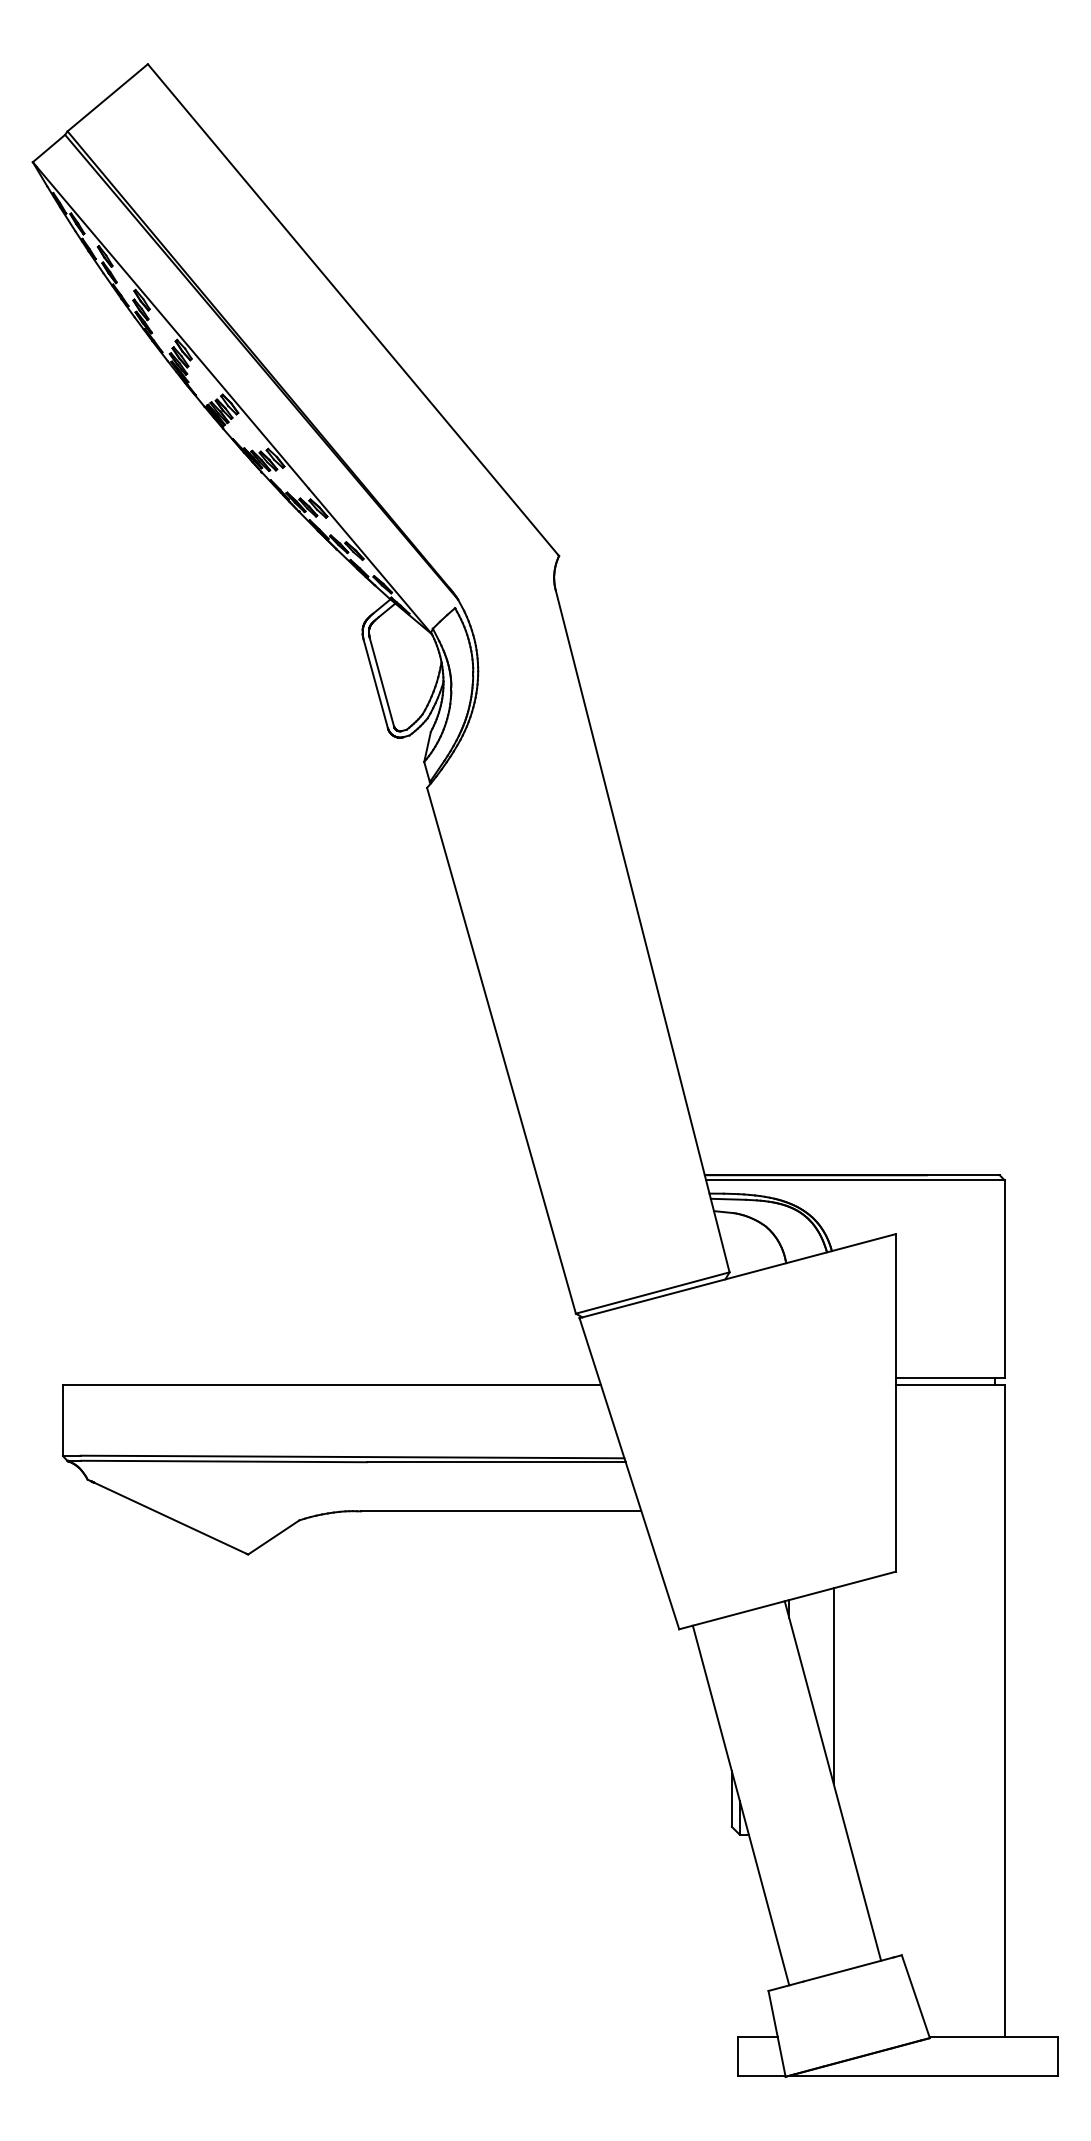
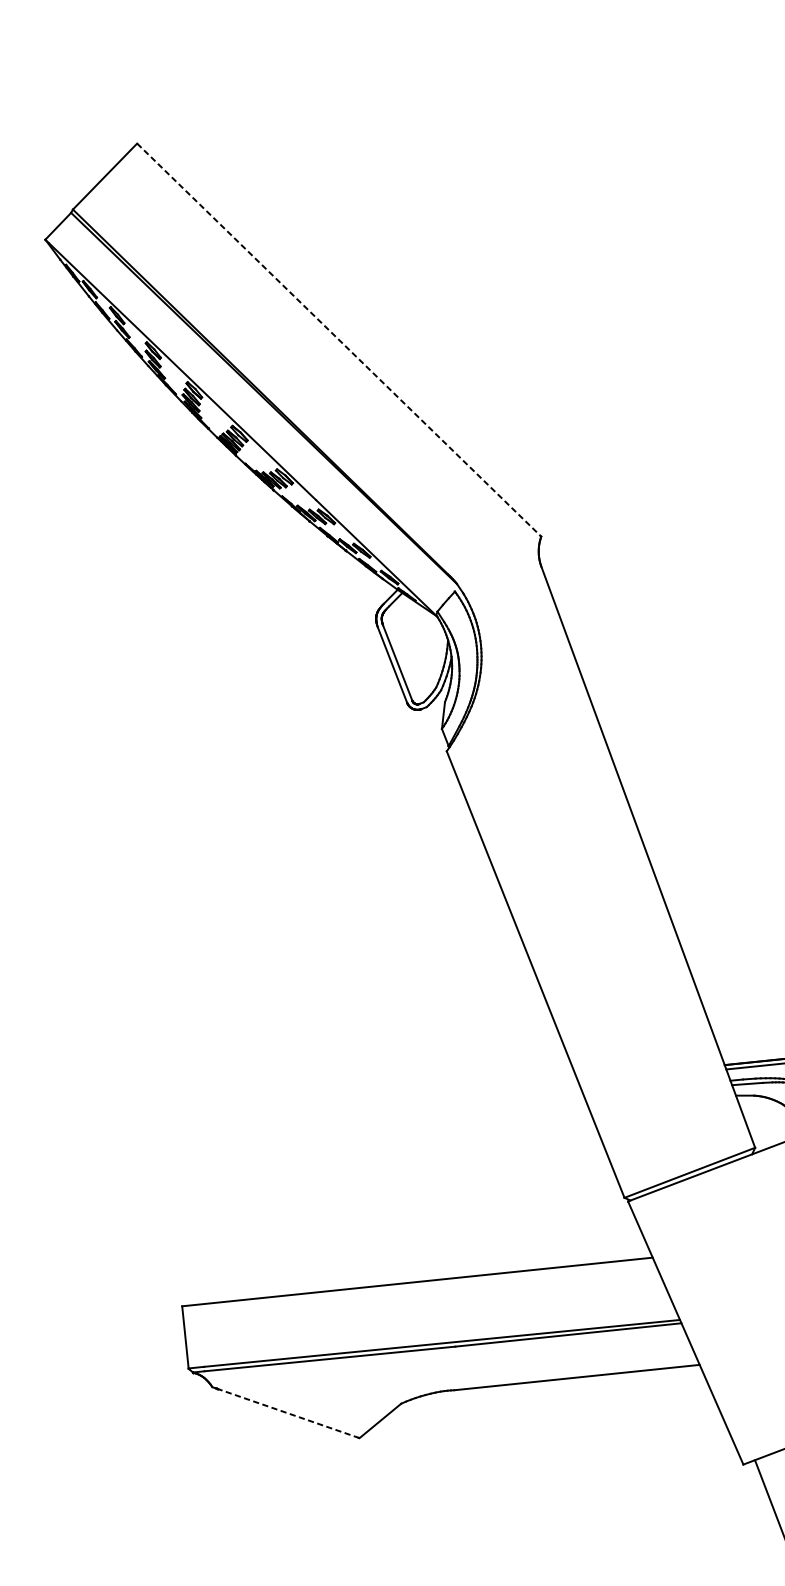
line: (353, 310) -> (339, 340), solid -> dashed
line: (169, 1517) -> (287, 1412), solid -> dashed

